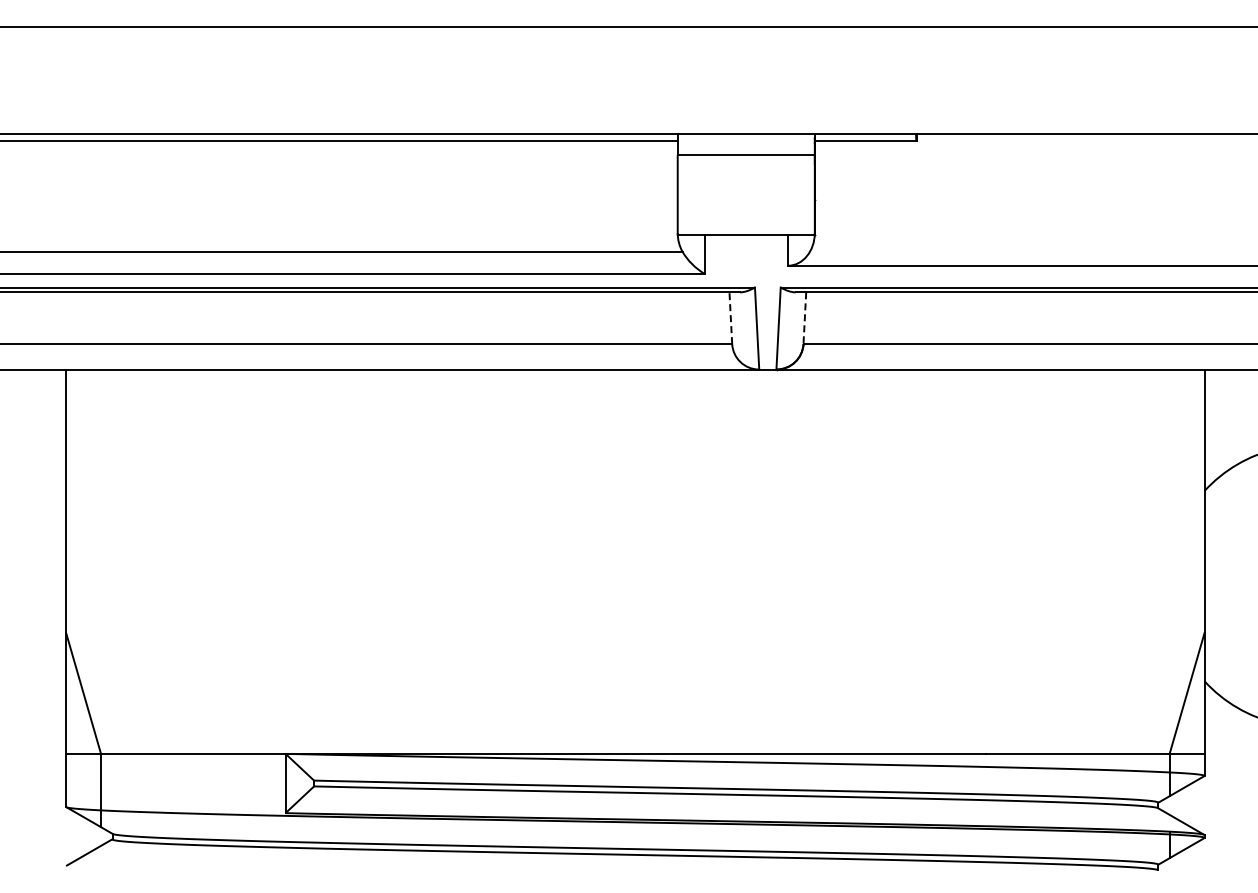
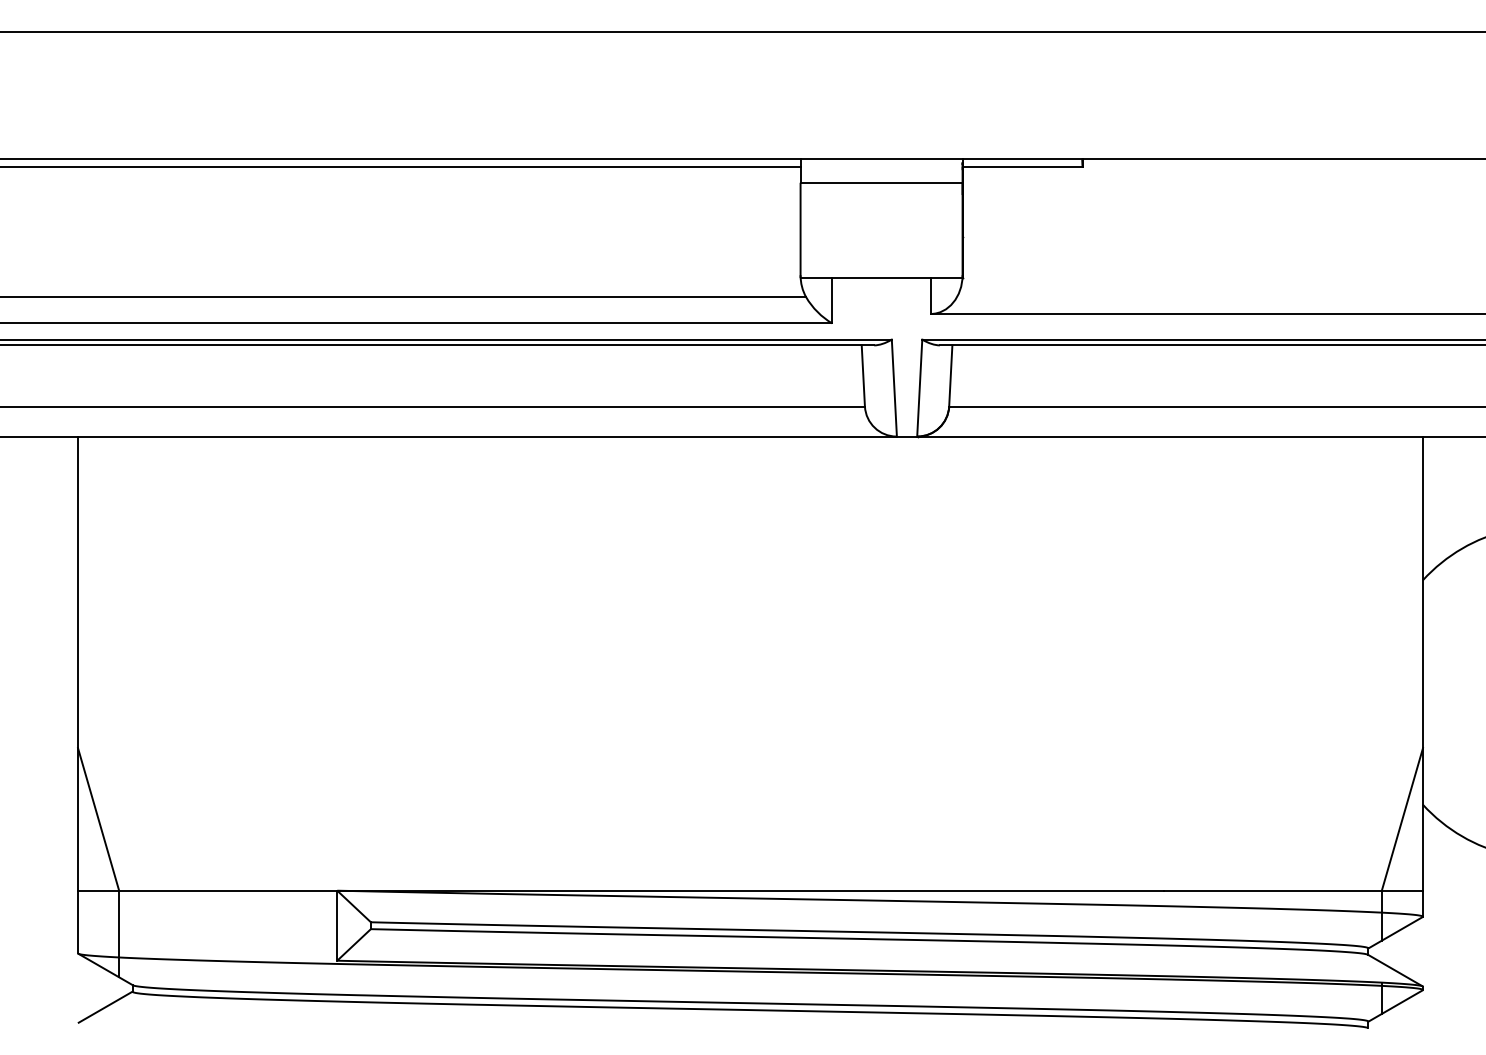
line: (730, 318) -> (862, 376), dashed -> solid
line: (804, 318) -> (950, 376), dashed -> solid

